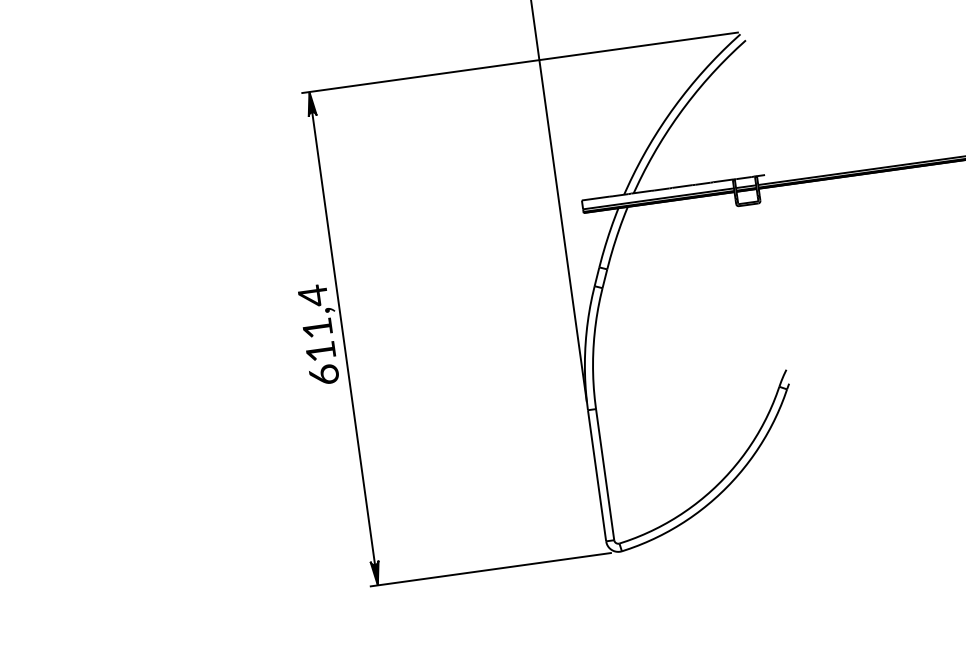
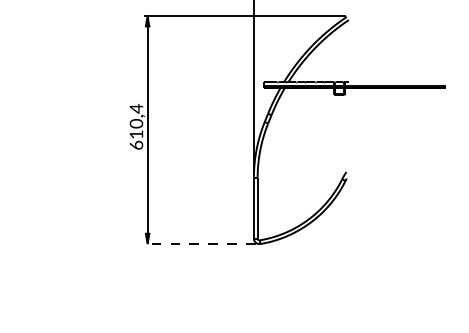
text: (317, 327) -> (136, 123), 611,4 -> 610,4
line: (490, 570) -> (199, 244), solid -> dashed

